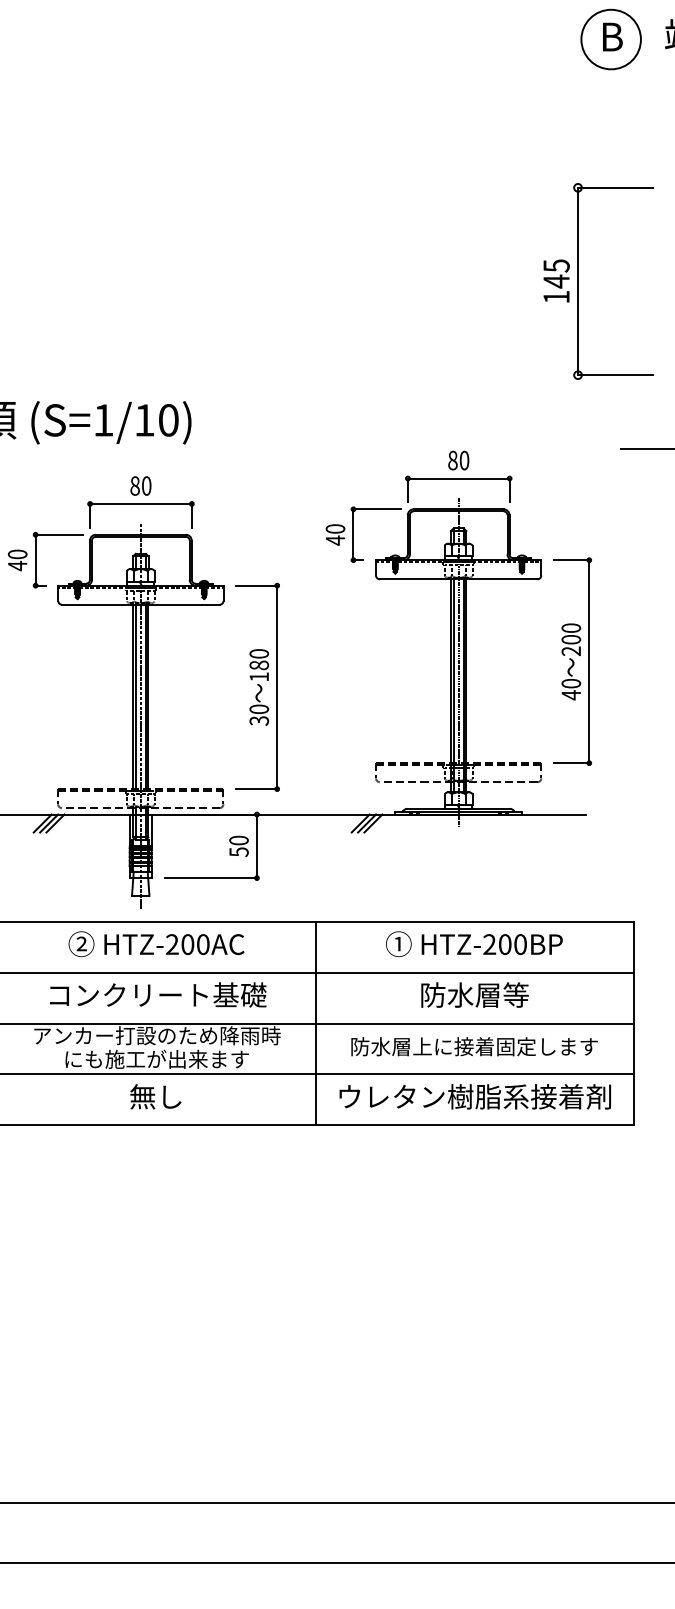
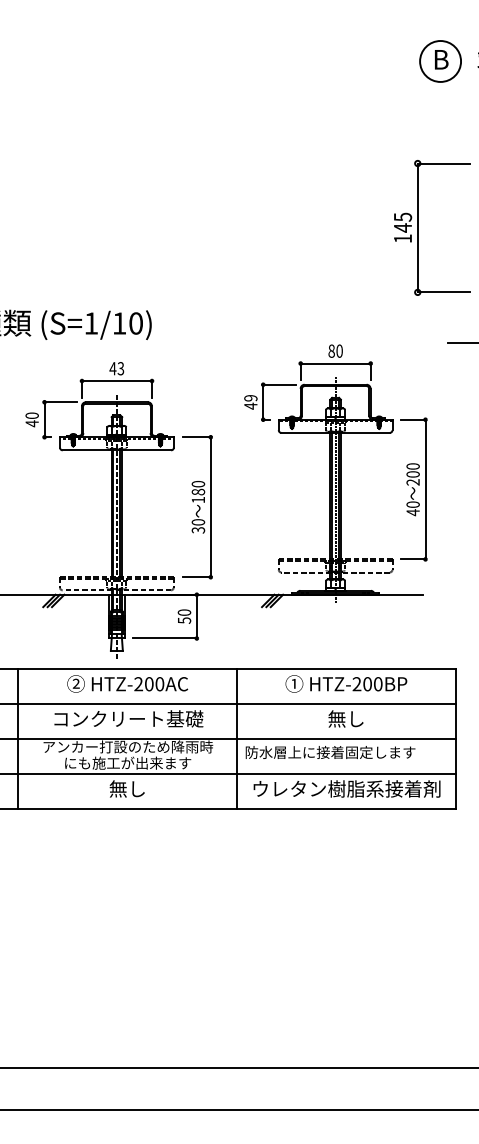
text: (140, 485) -> (116, 368), 80 -> 43
text: (334, 529) -> (250, 398), 40 -> 49
text: (474, 994) -> (346, 718), 防水層等 -> 無し
text: (474, 1046) -> (330, 752), moved

